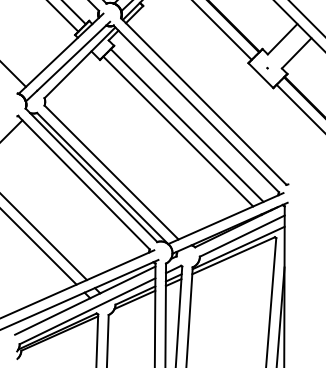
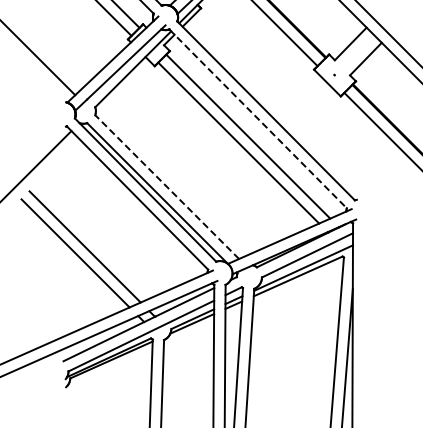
line: (196, 108) -> (258, 118), solid -> dashed
line: (111, 172) -> (167, 187), solid -> dashed

